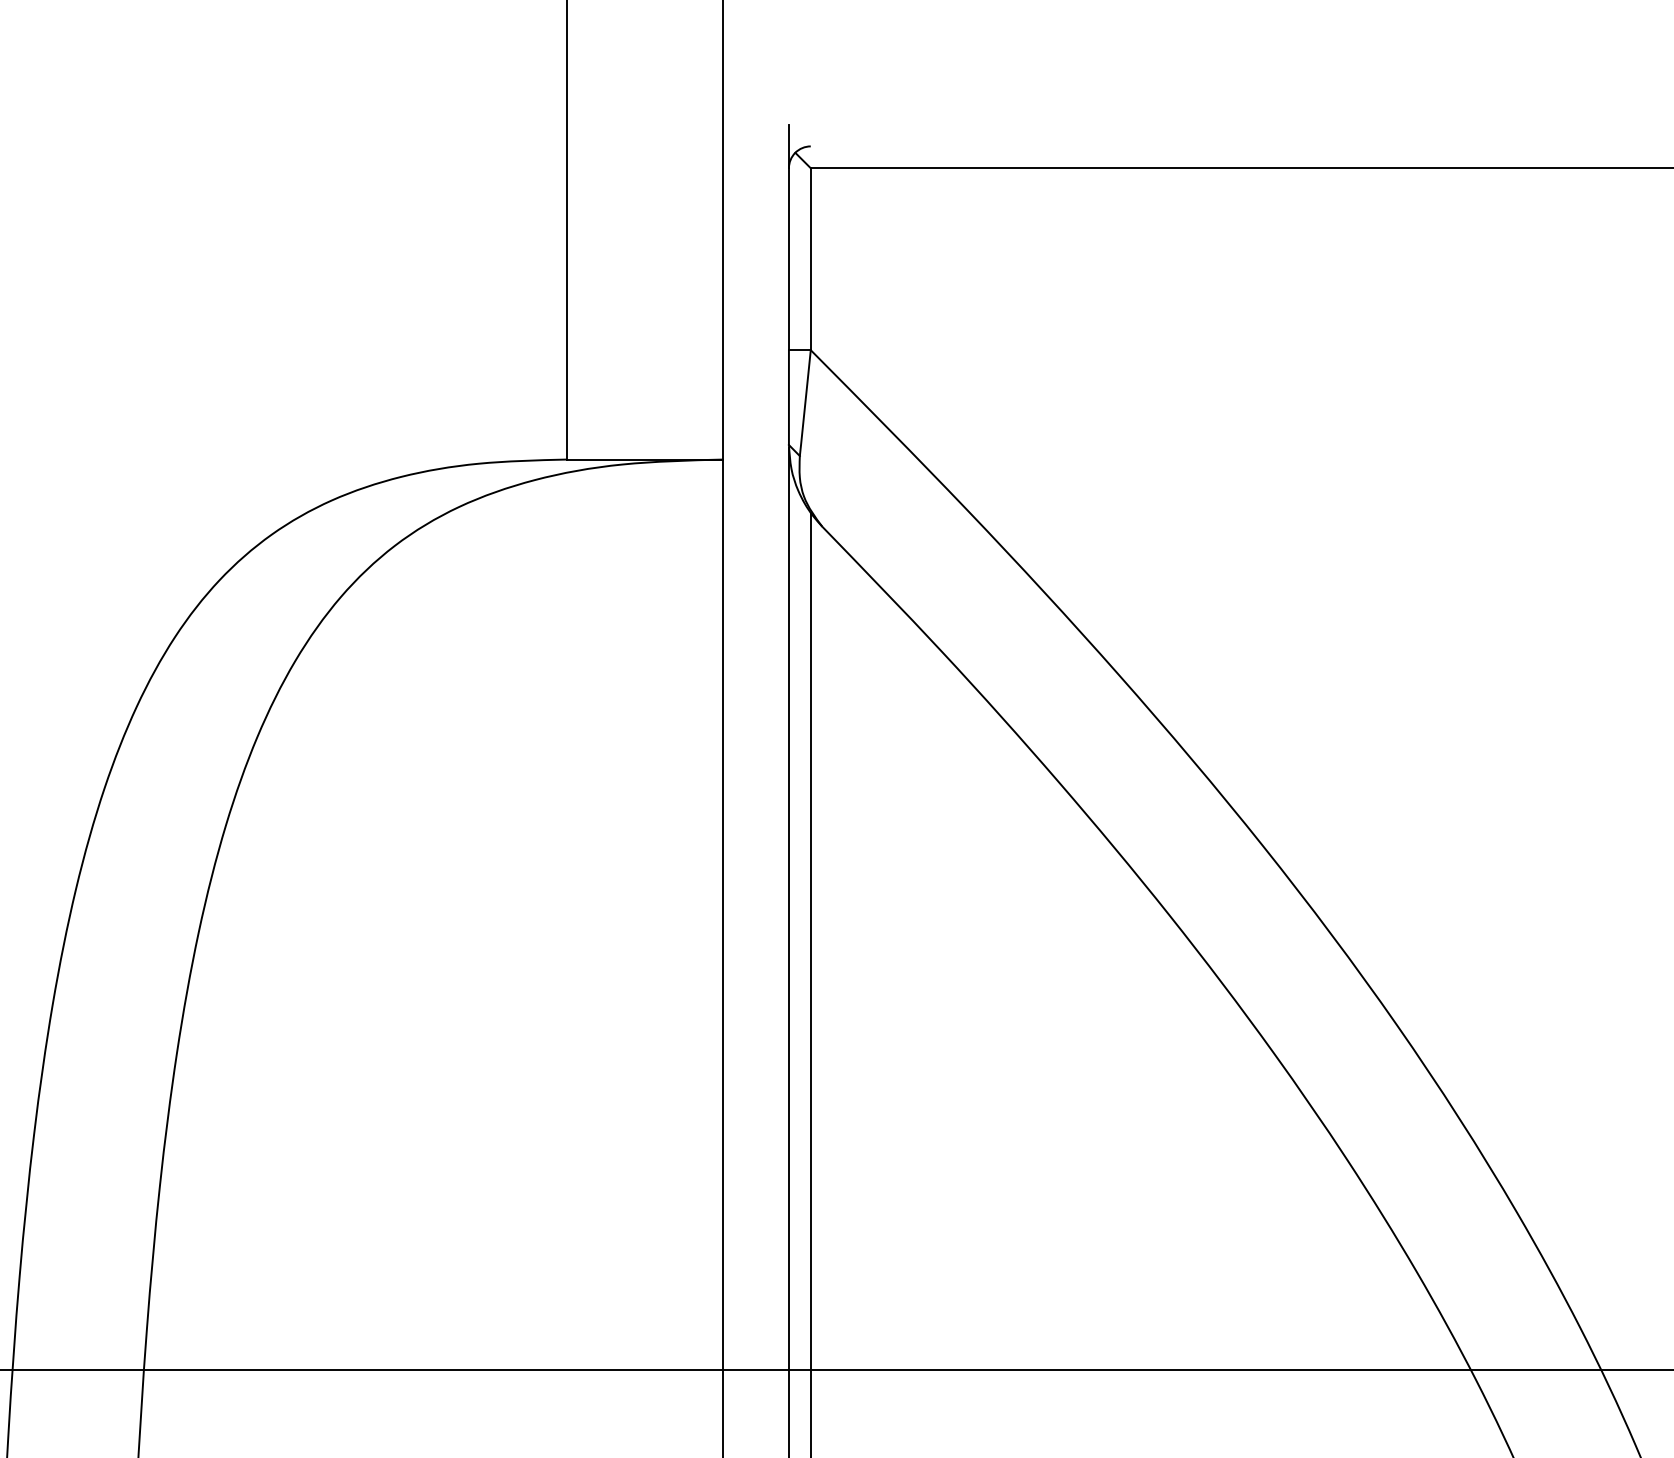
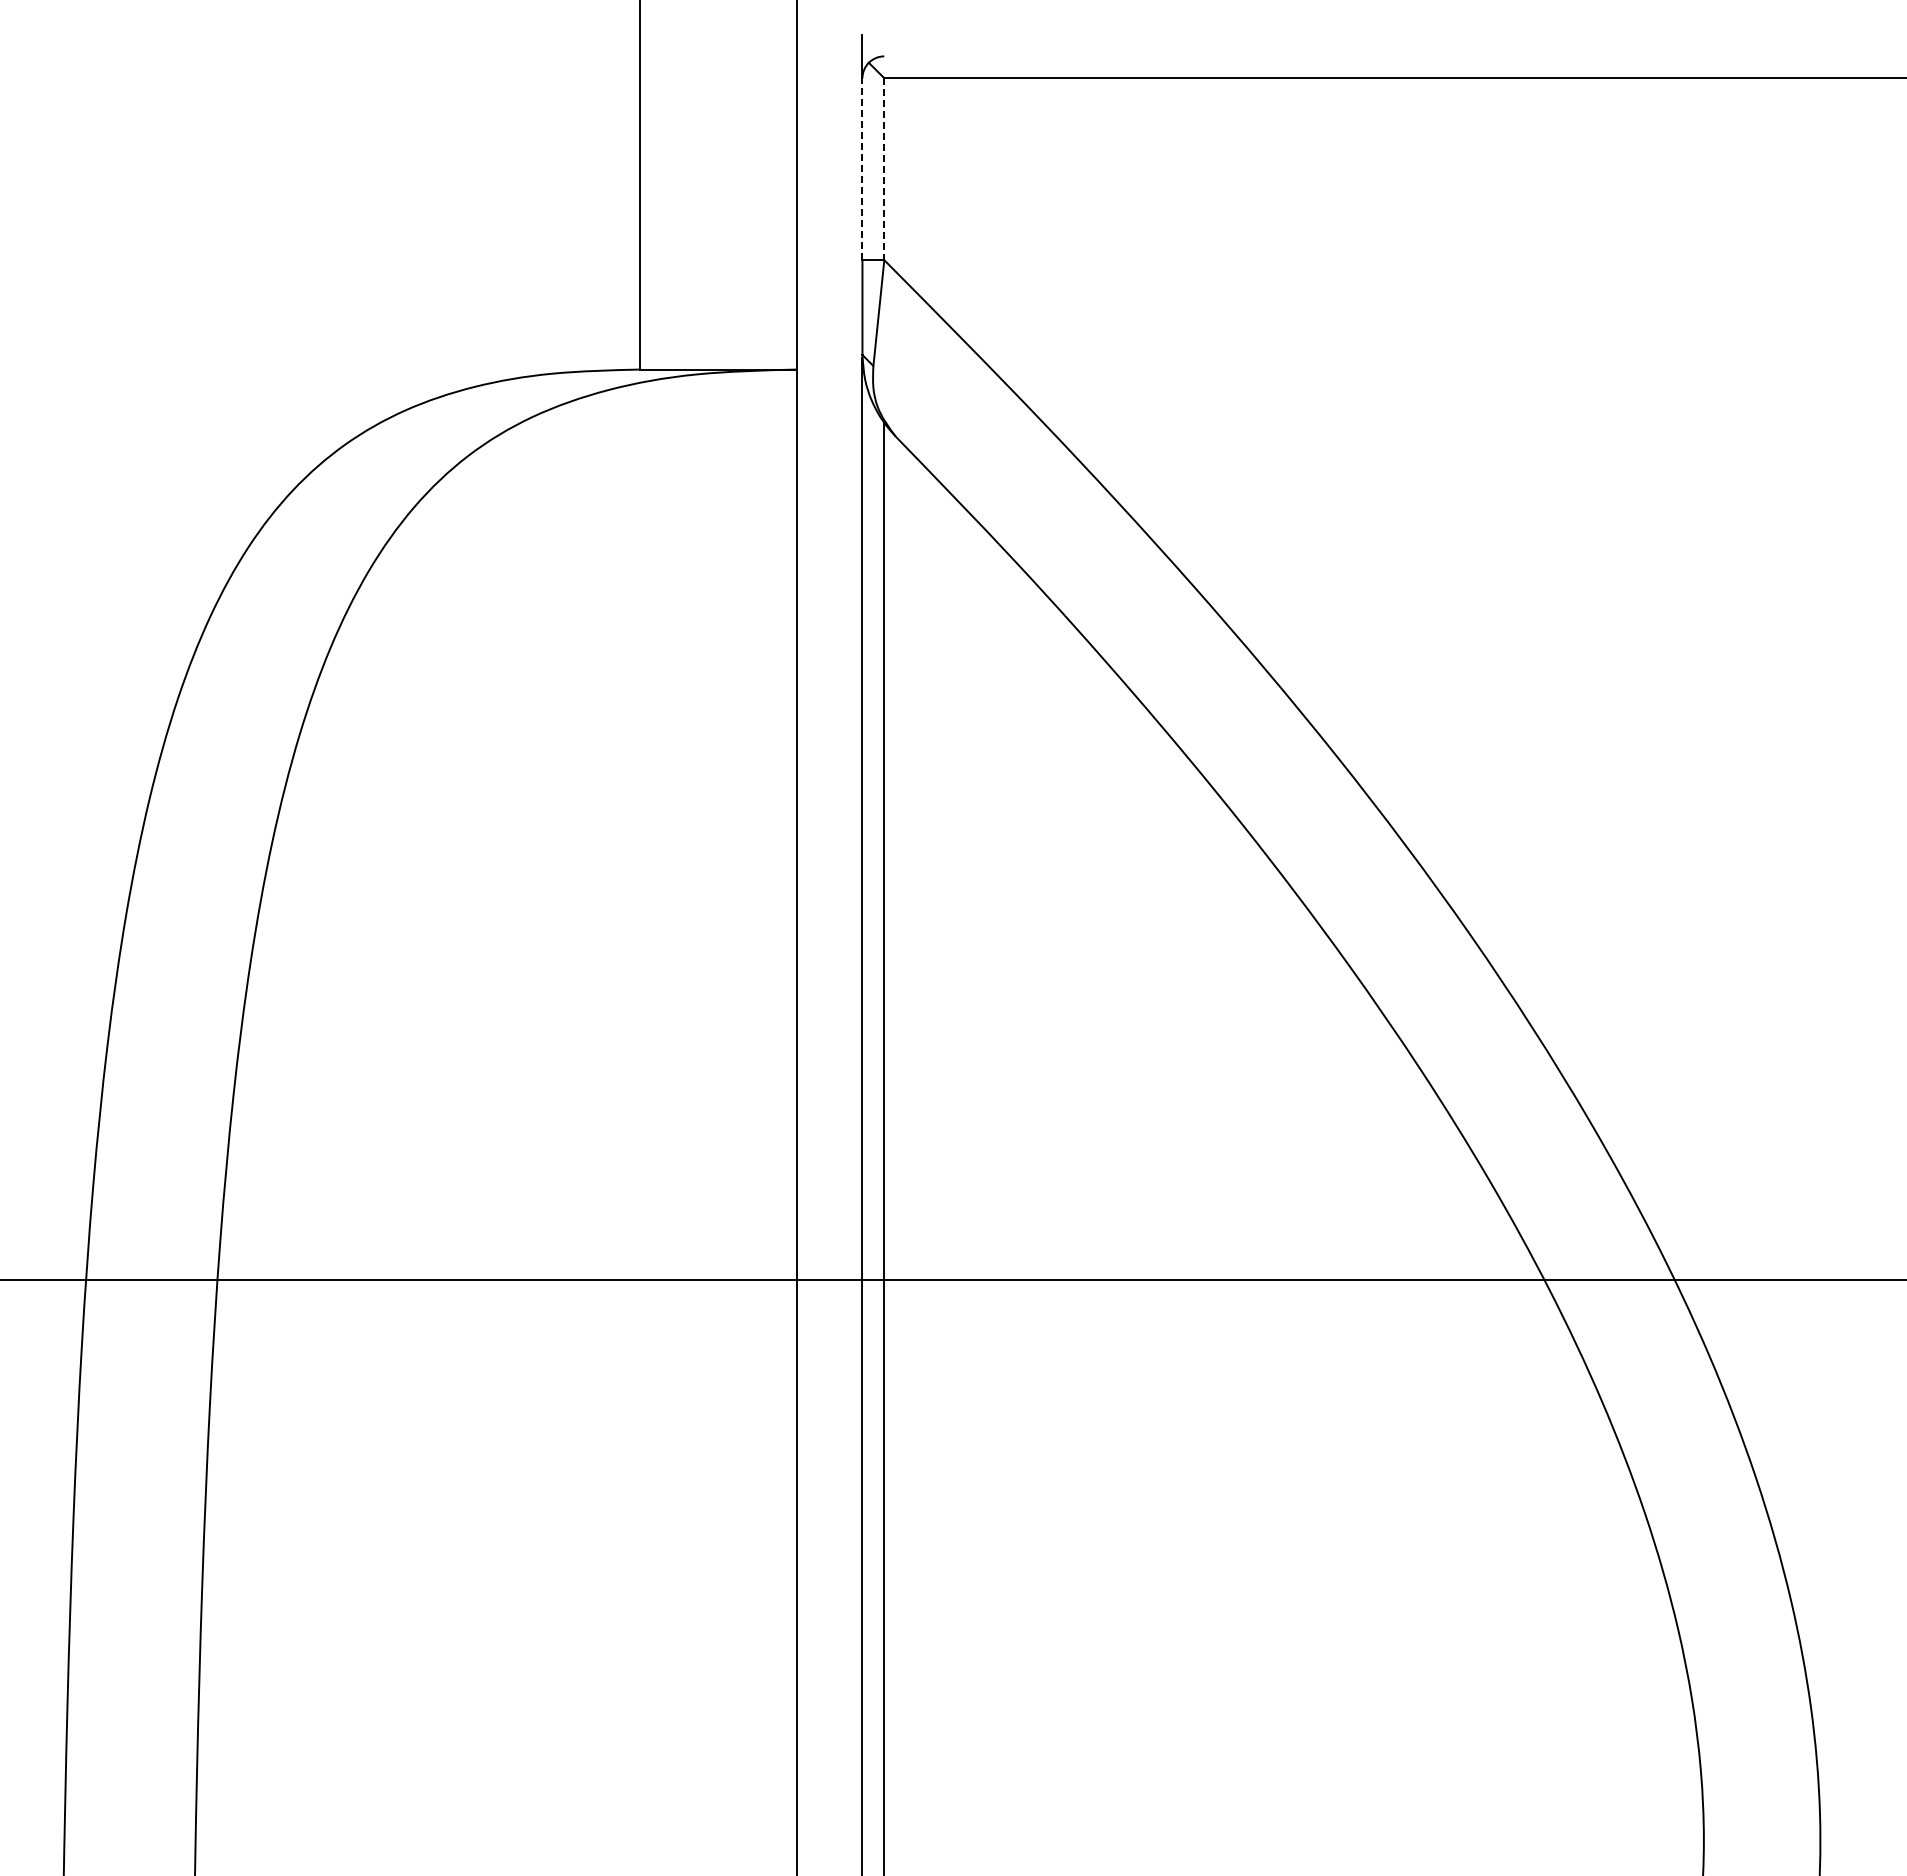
line: (788, 259) -> (862, 169), solid -> dashed
line: (810, 259) -> (884, 169), solid -> dashed

